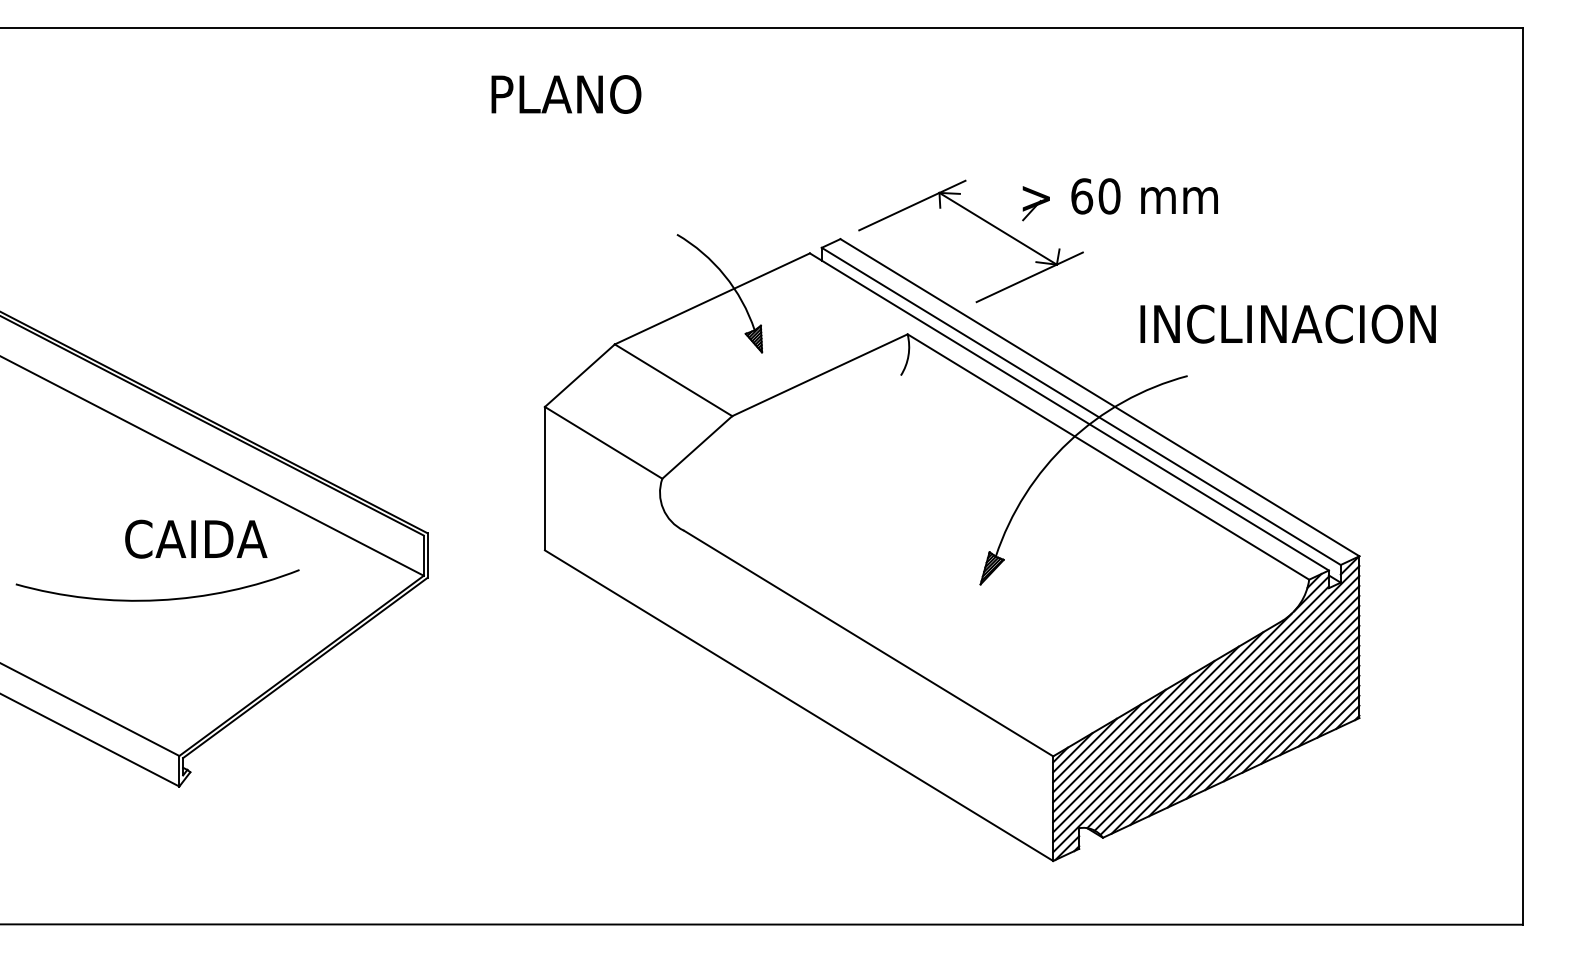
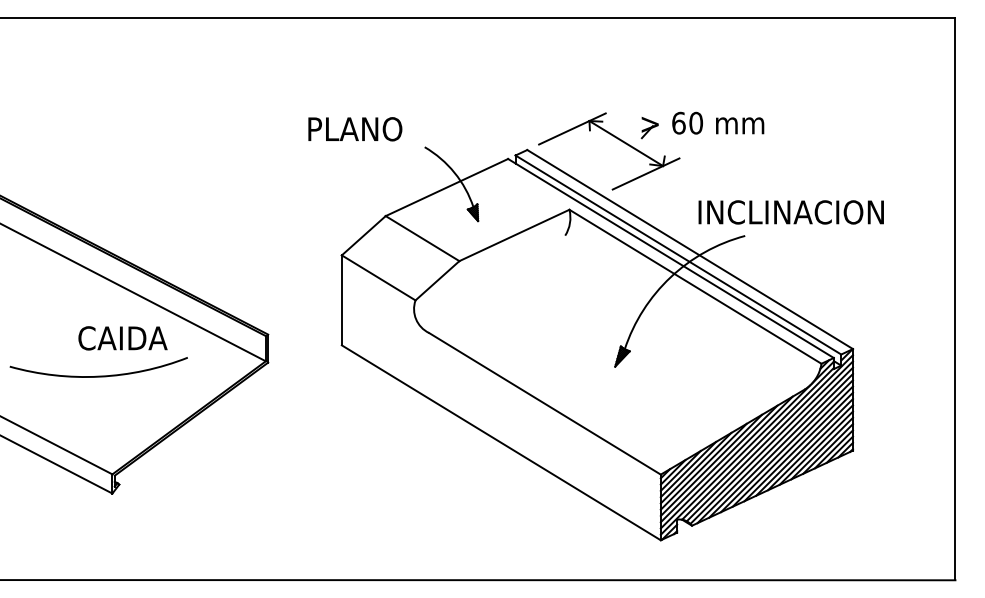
text: (566, 94) -> (355, 129), moved
text: (1286, 324) -> (790, 212), moved

